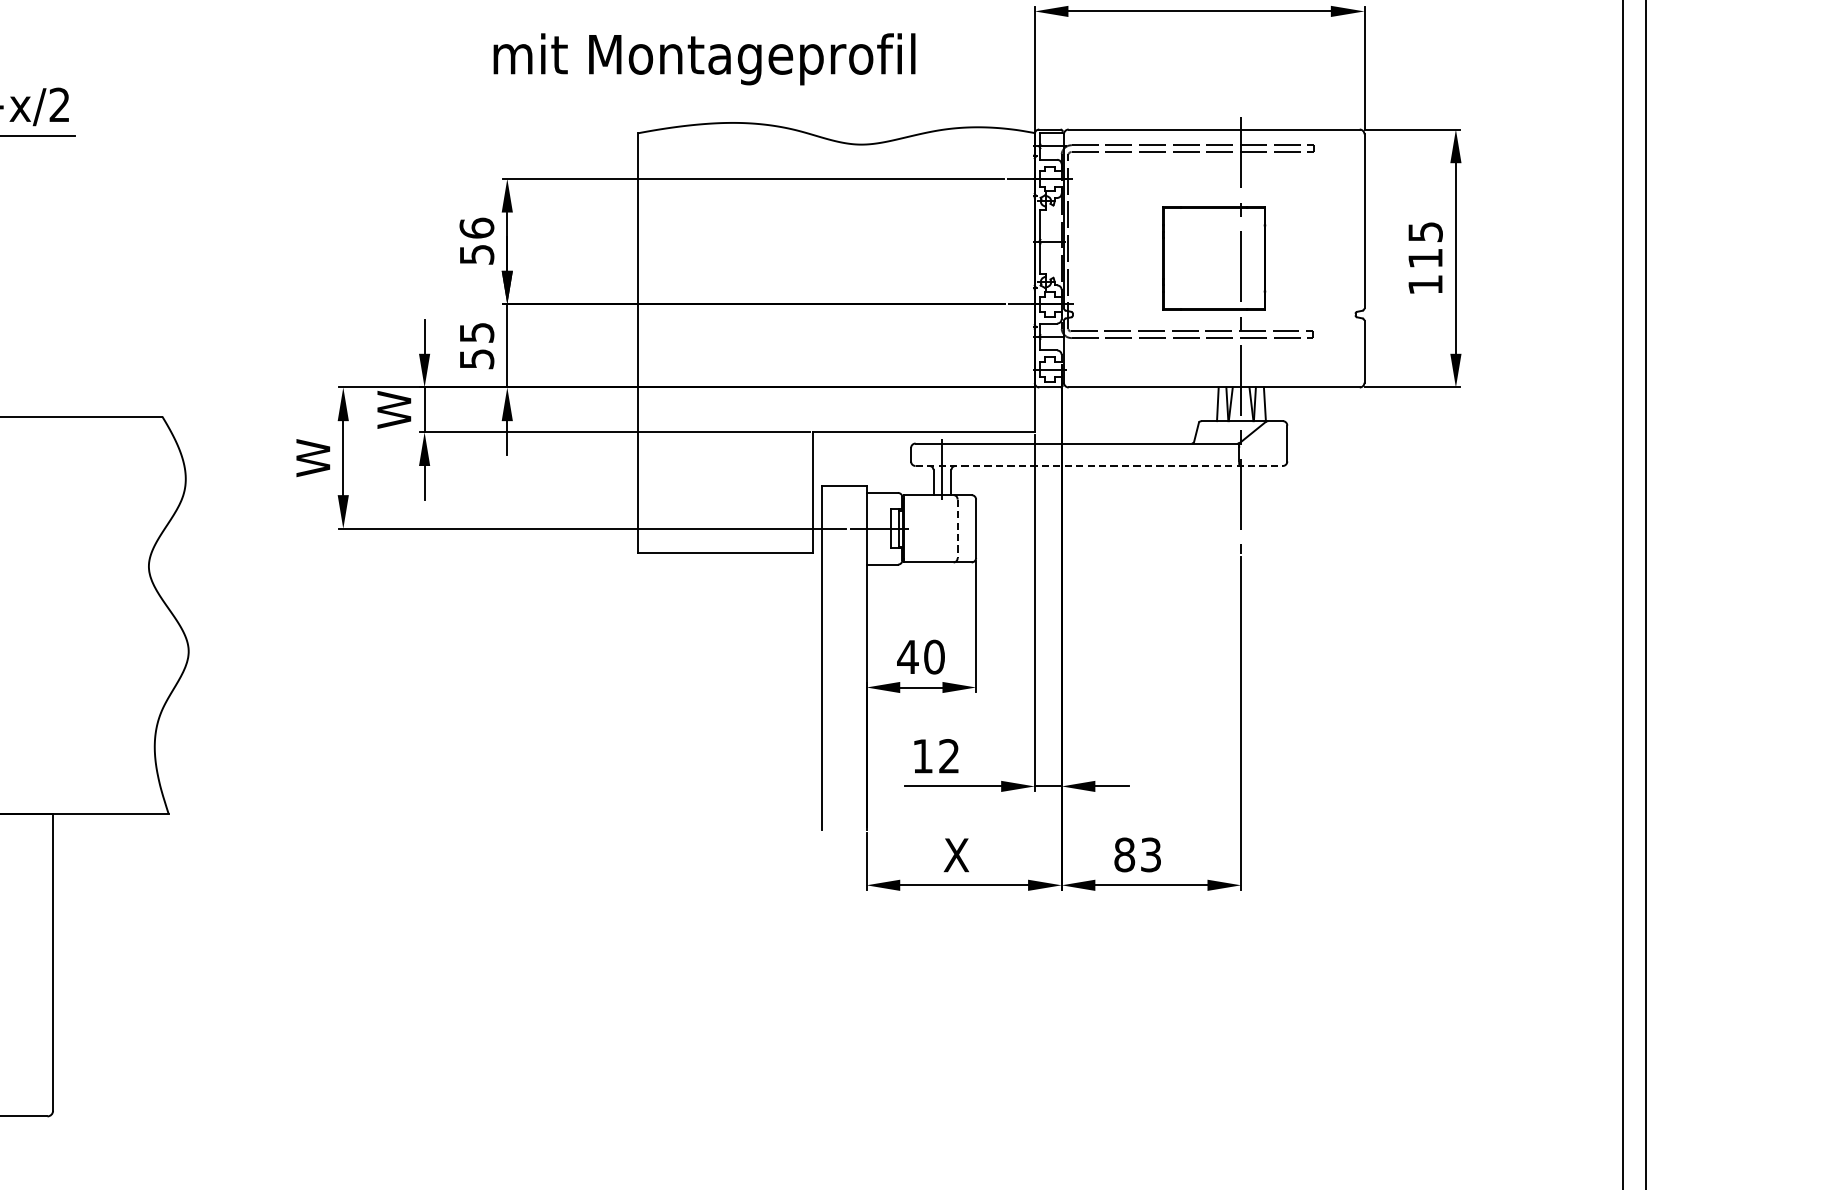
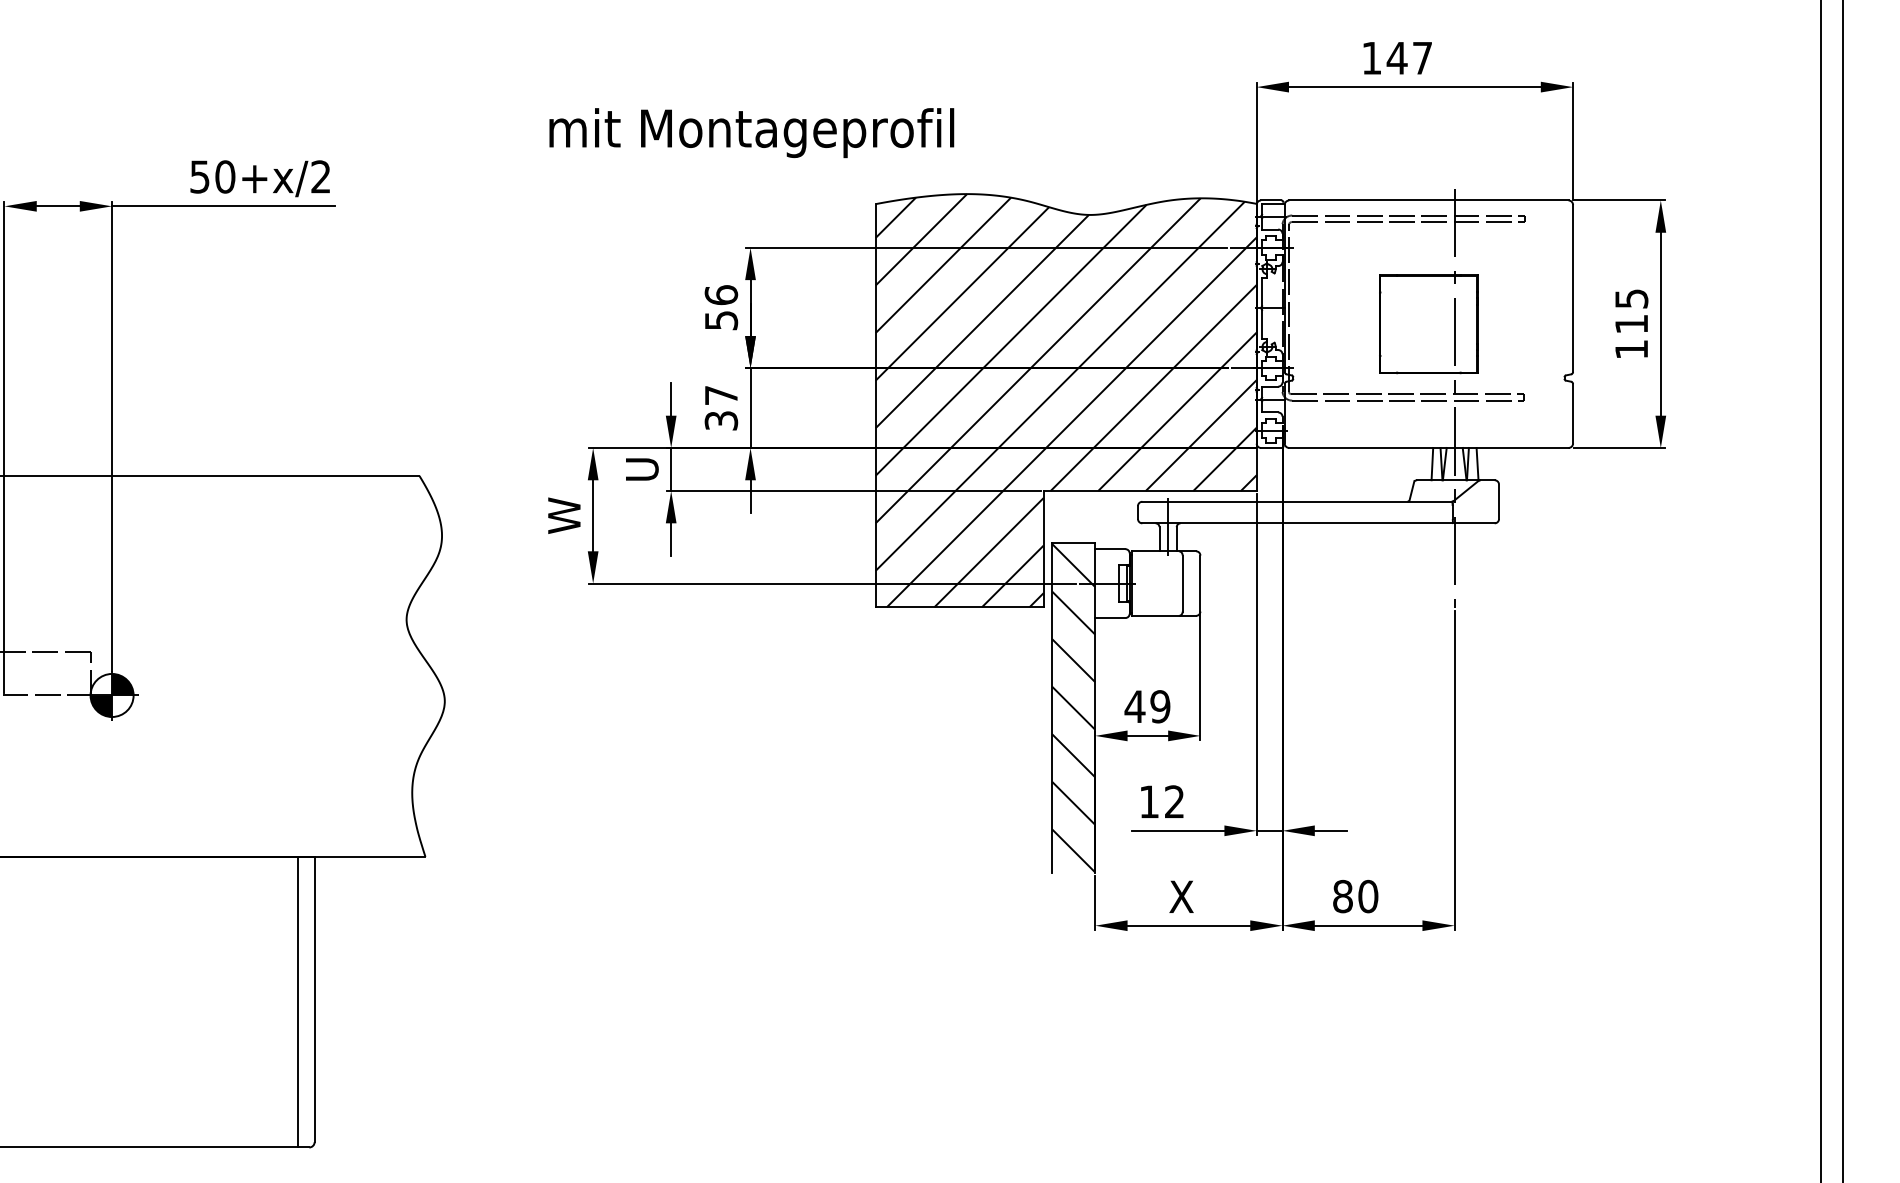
text: (704, 59) -> (751, 133), moved
hatch: (835, 337) -> (1065, 400), added
text: (477, 345) -> (721, 407), 55 -> 37
text: (394, 409) -> (642, 469), W -> U
line: (1100, 466) -> (1319, 523), dashed -> solid
line: (957, 528) -> (1182, 583), dashed -> solid
text: (934, 656) -> (1160, 706), 40 -> 49
hatch: (843, 658) -> (1073, 708), added
text: (1151, 854) -> (1368, 896), 83 -> 80
line: (35, 964) -> (297, 1001), added

